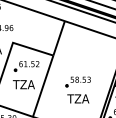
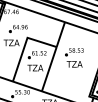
part: (78, 89) -> (74, 57), moved

